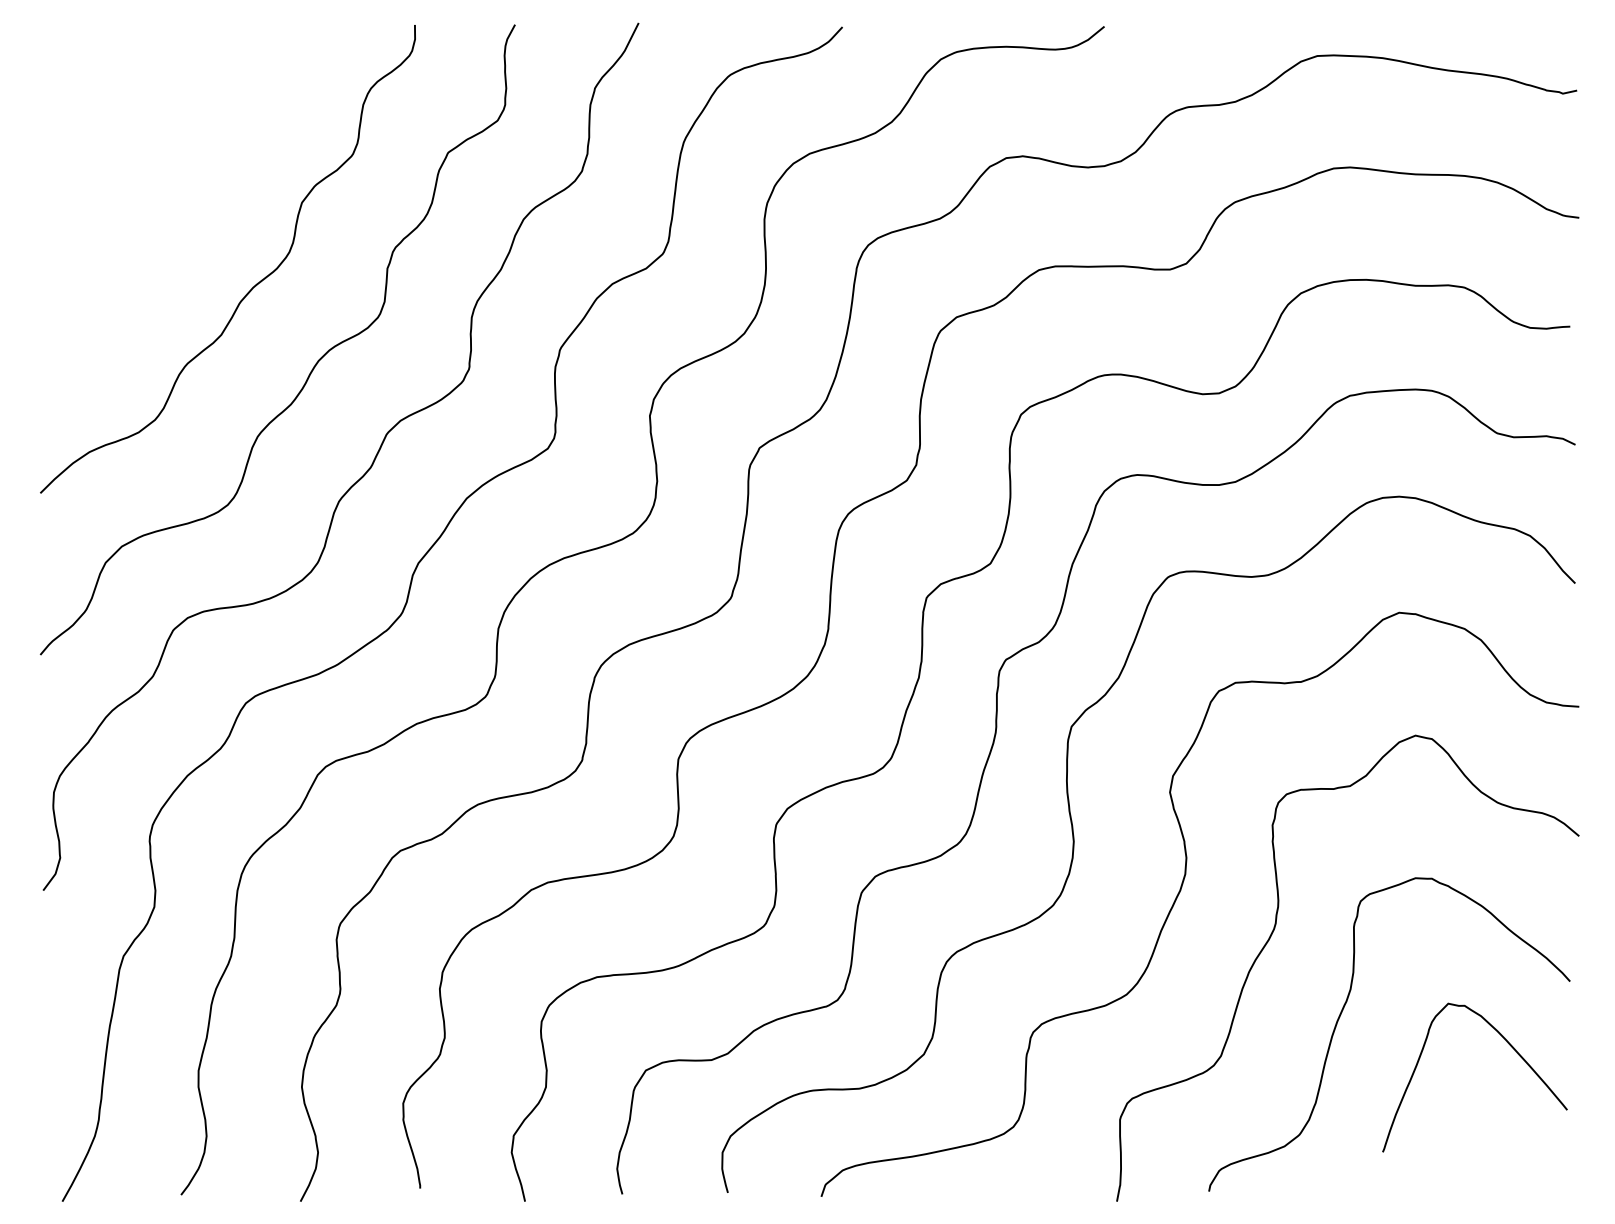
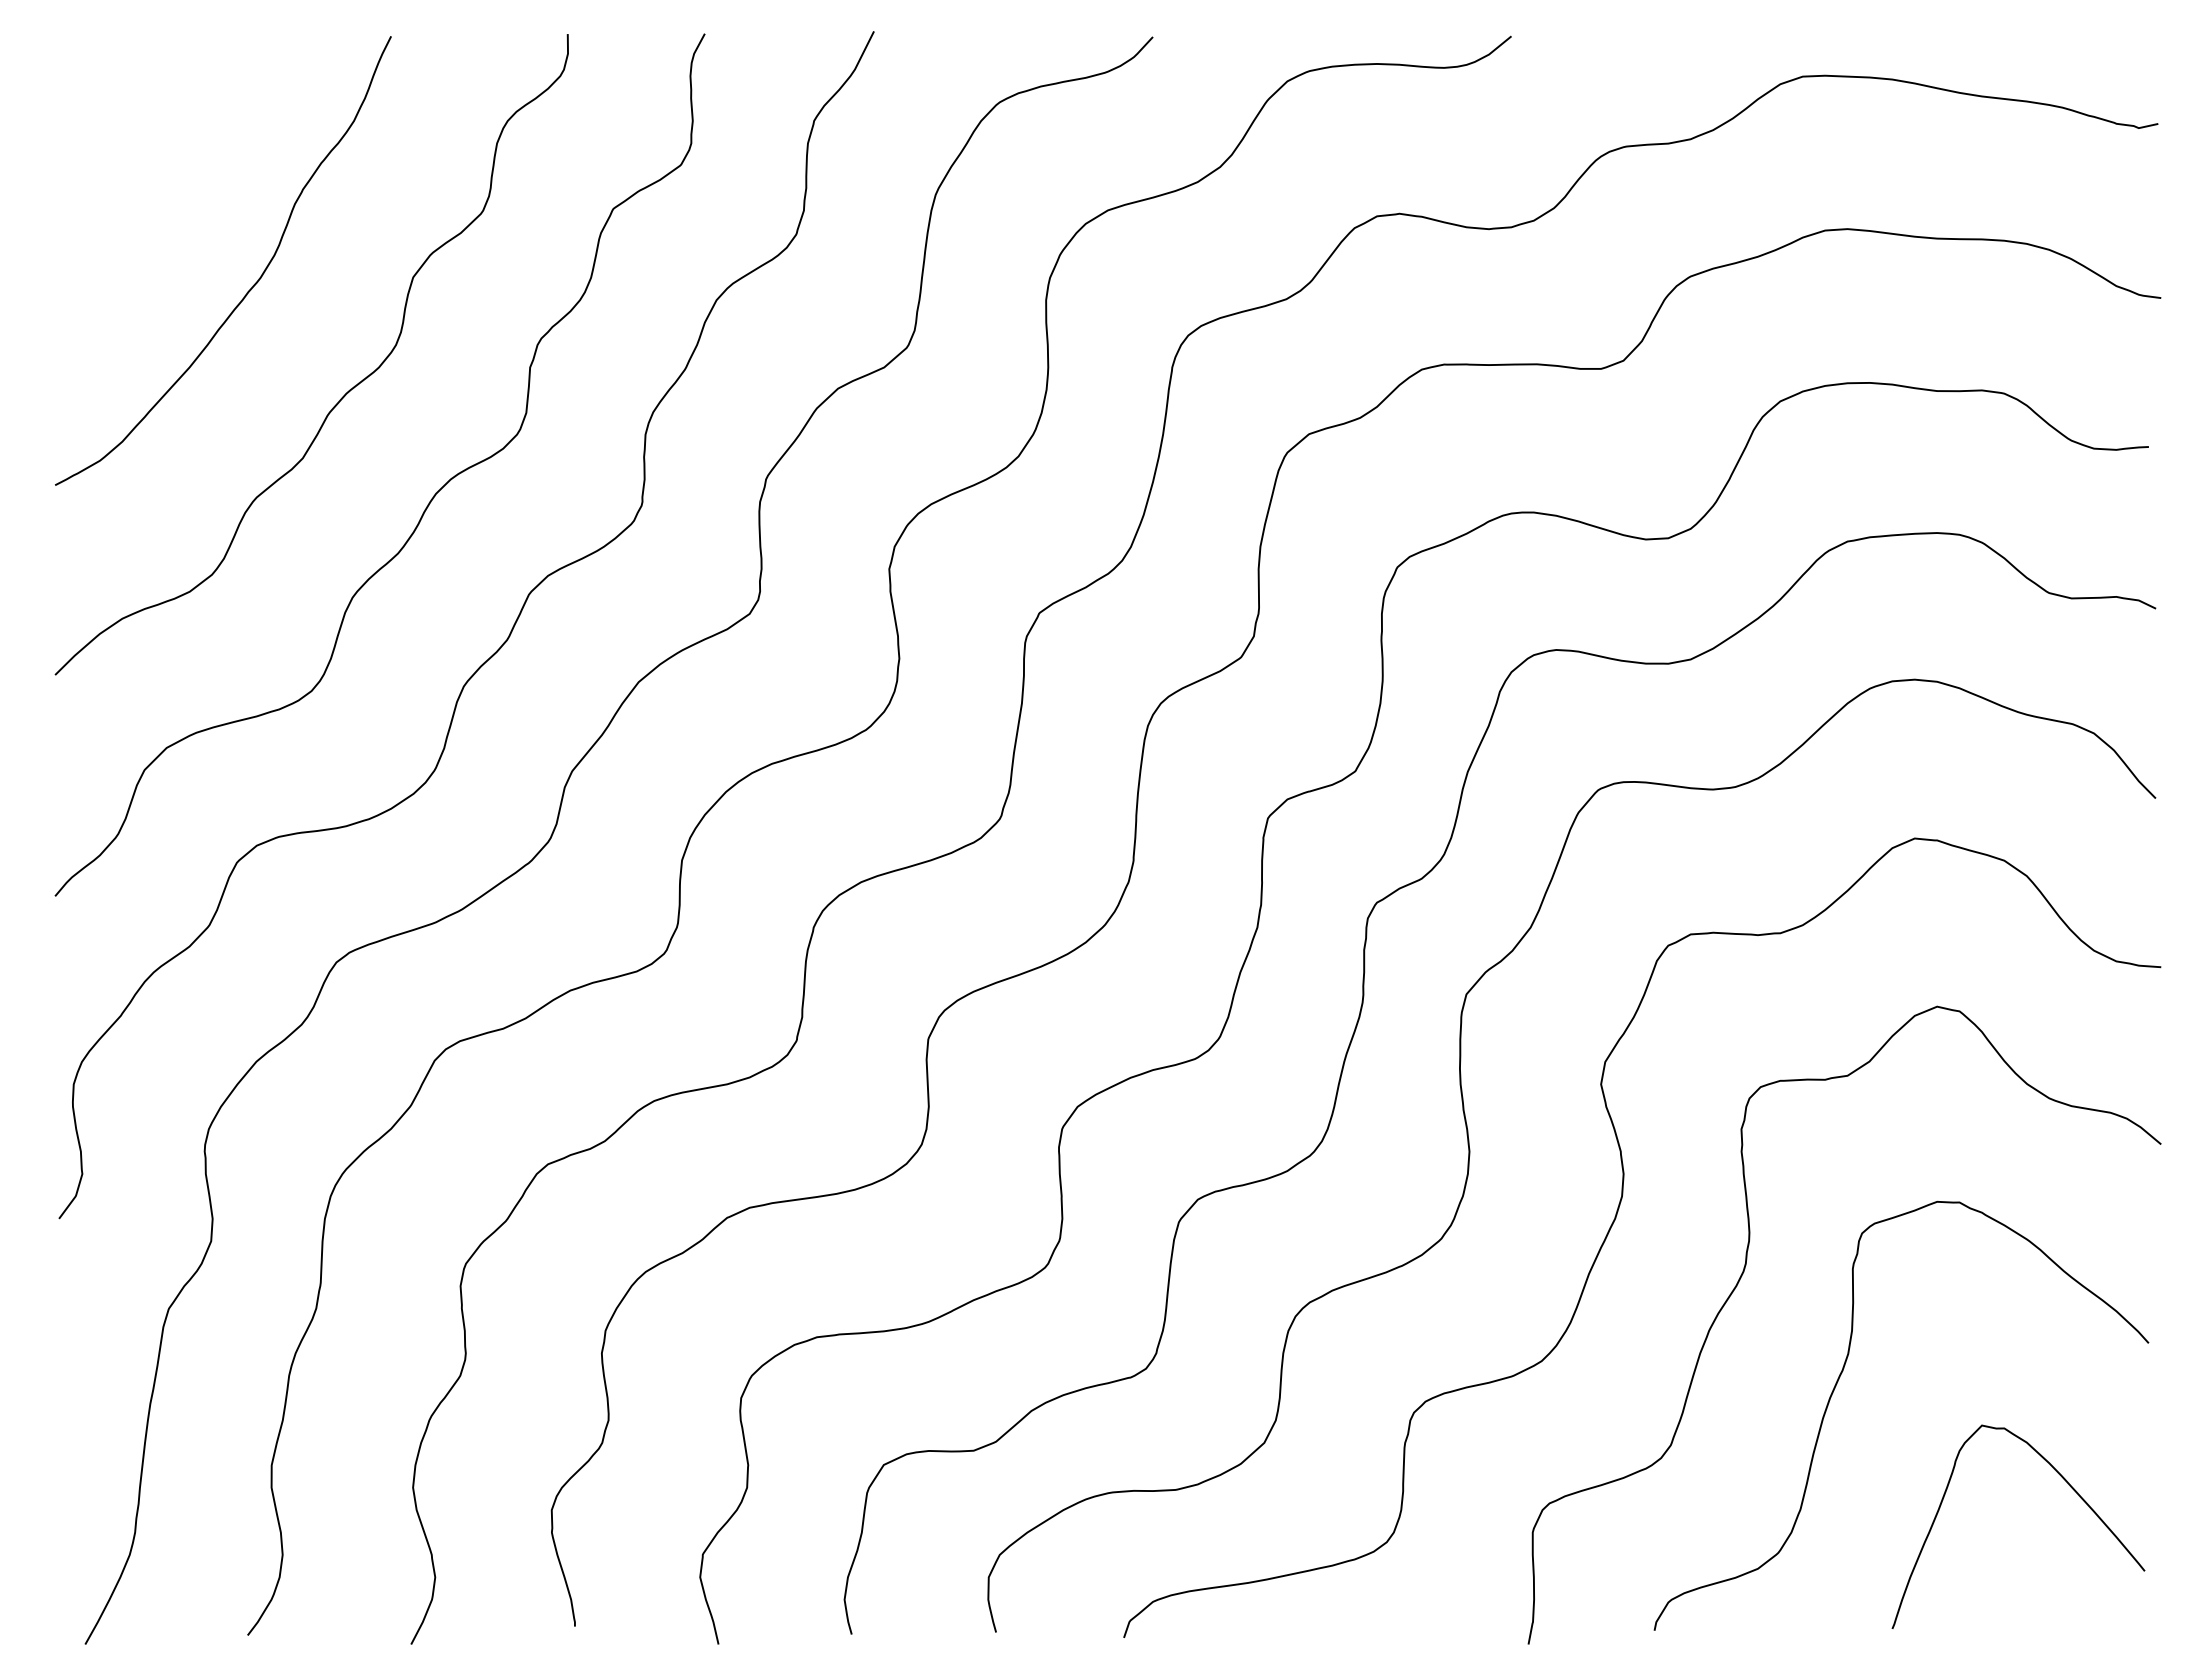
curve: (184, 208) -> (252, 285), added
curve: (1512, 1048) -> (2069, 1486), moved

